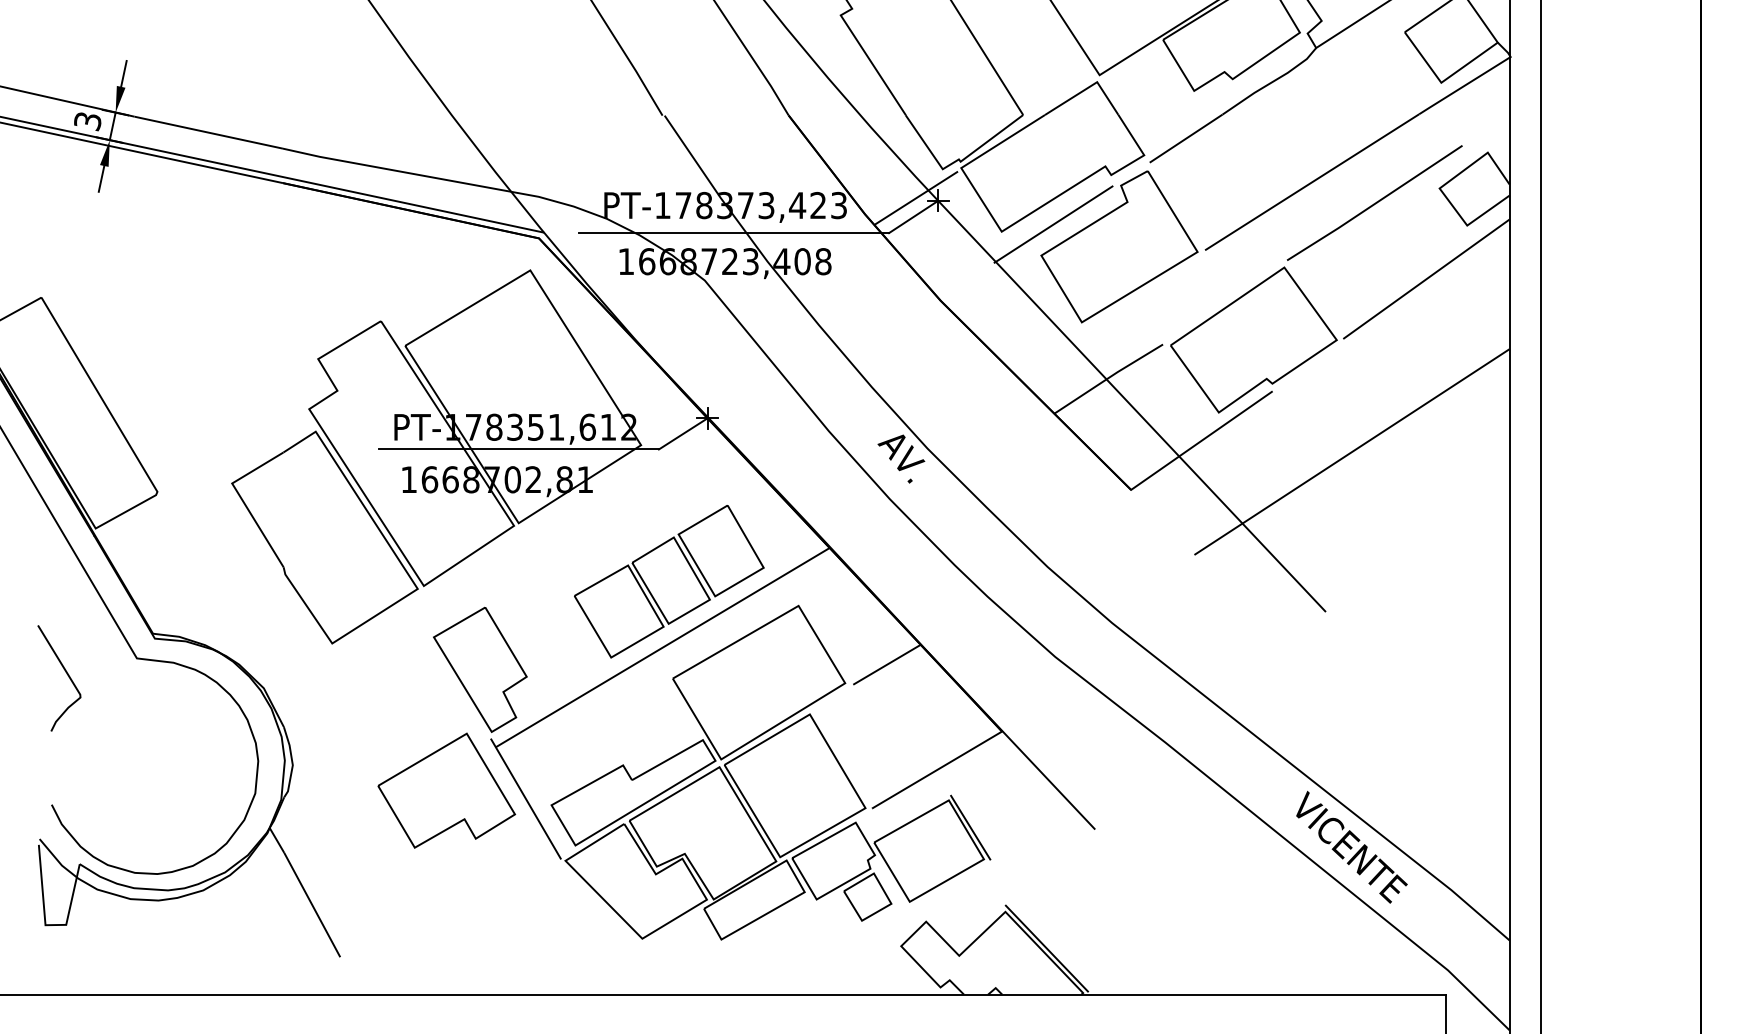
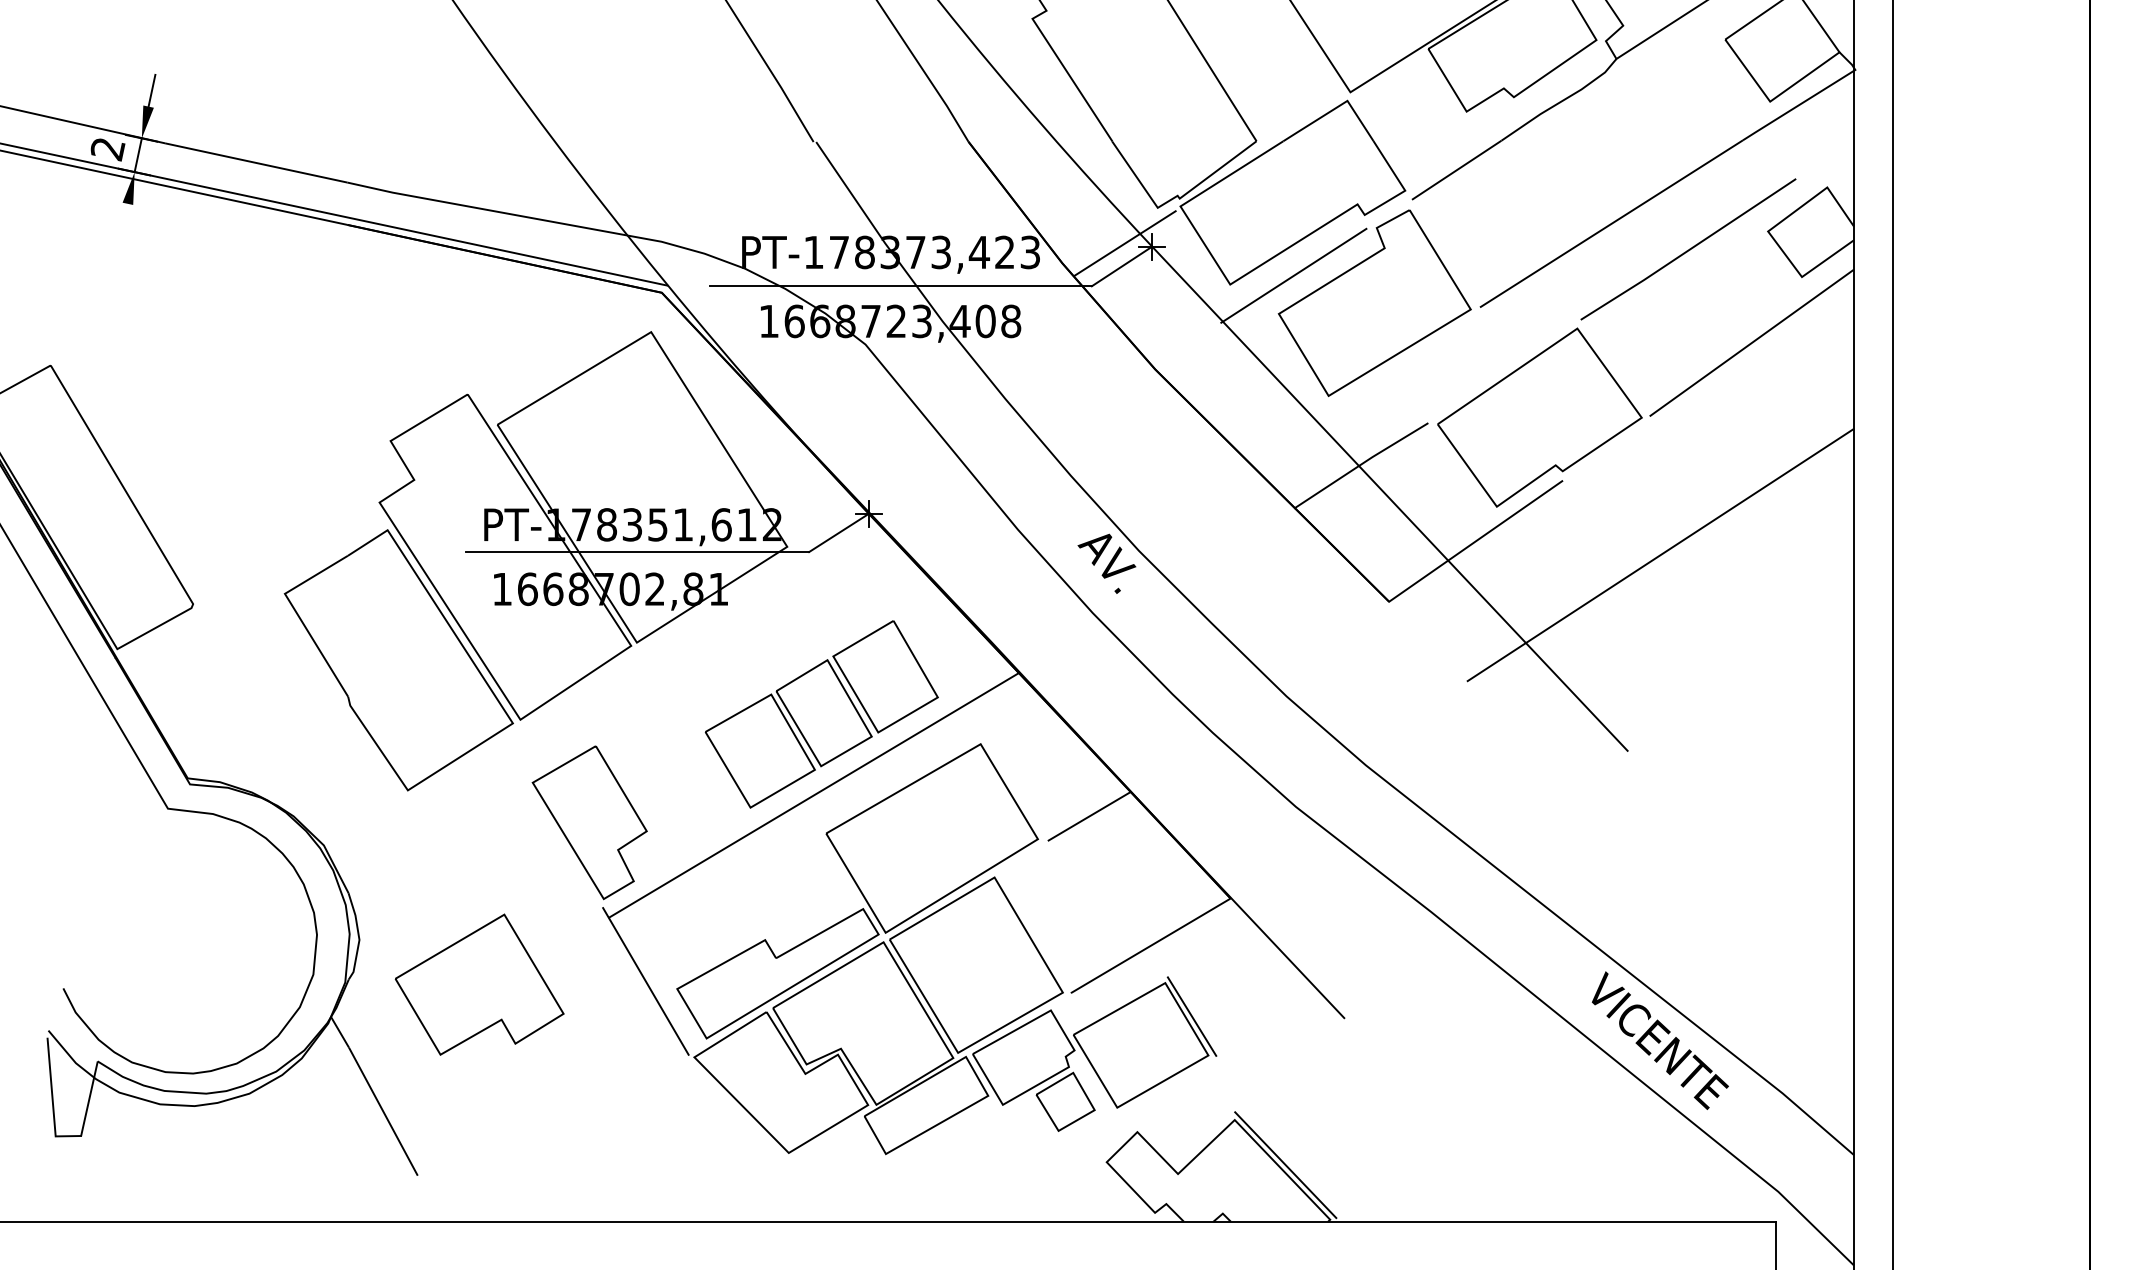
text: (88, 121) -> (108, 149), 3 -> 2
line: (101, 178) -> (124, 219), removed
curve: (66, 674) -> (81, 828), removed
part: (446, 790) -> (479, 984), moved

